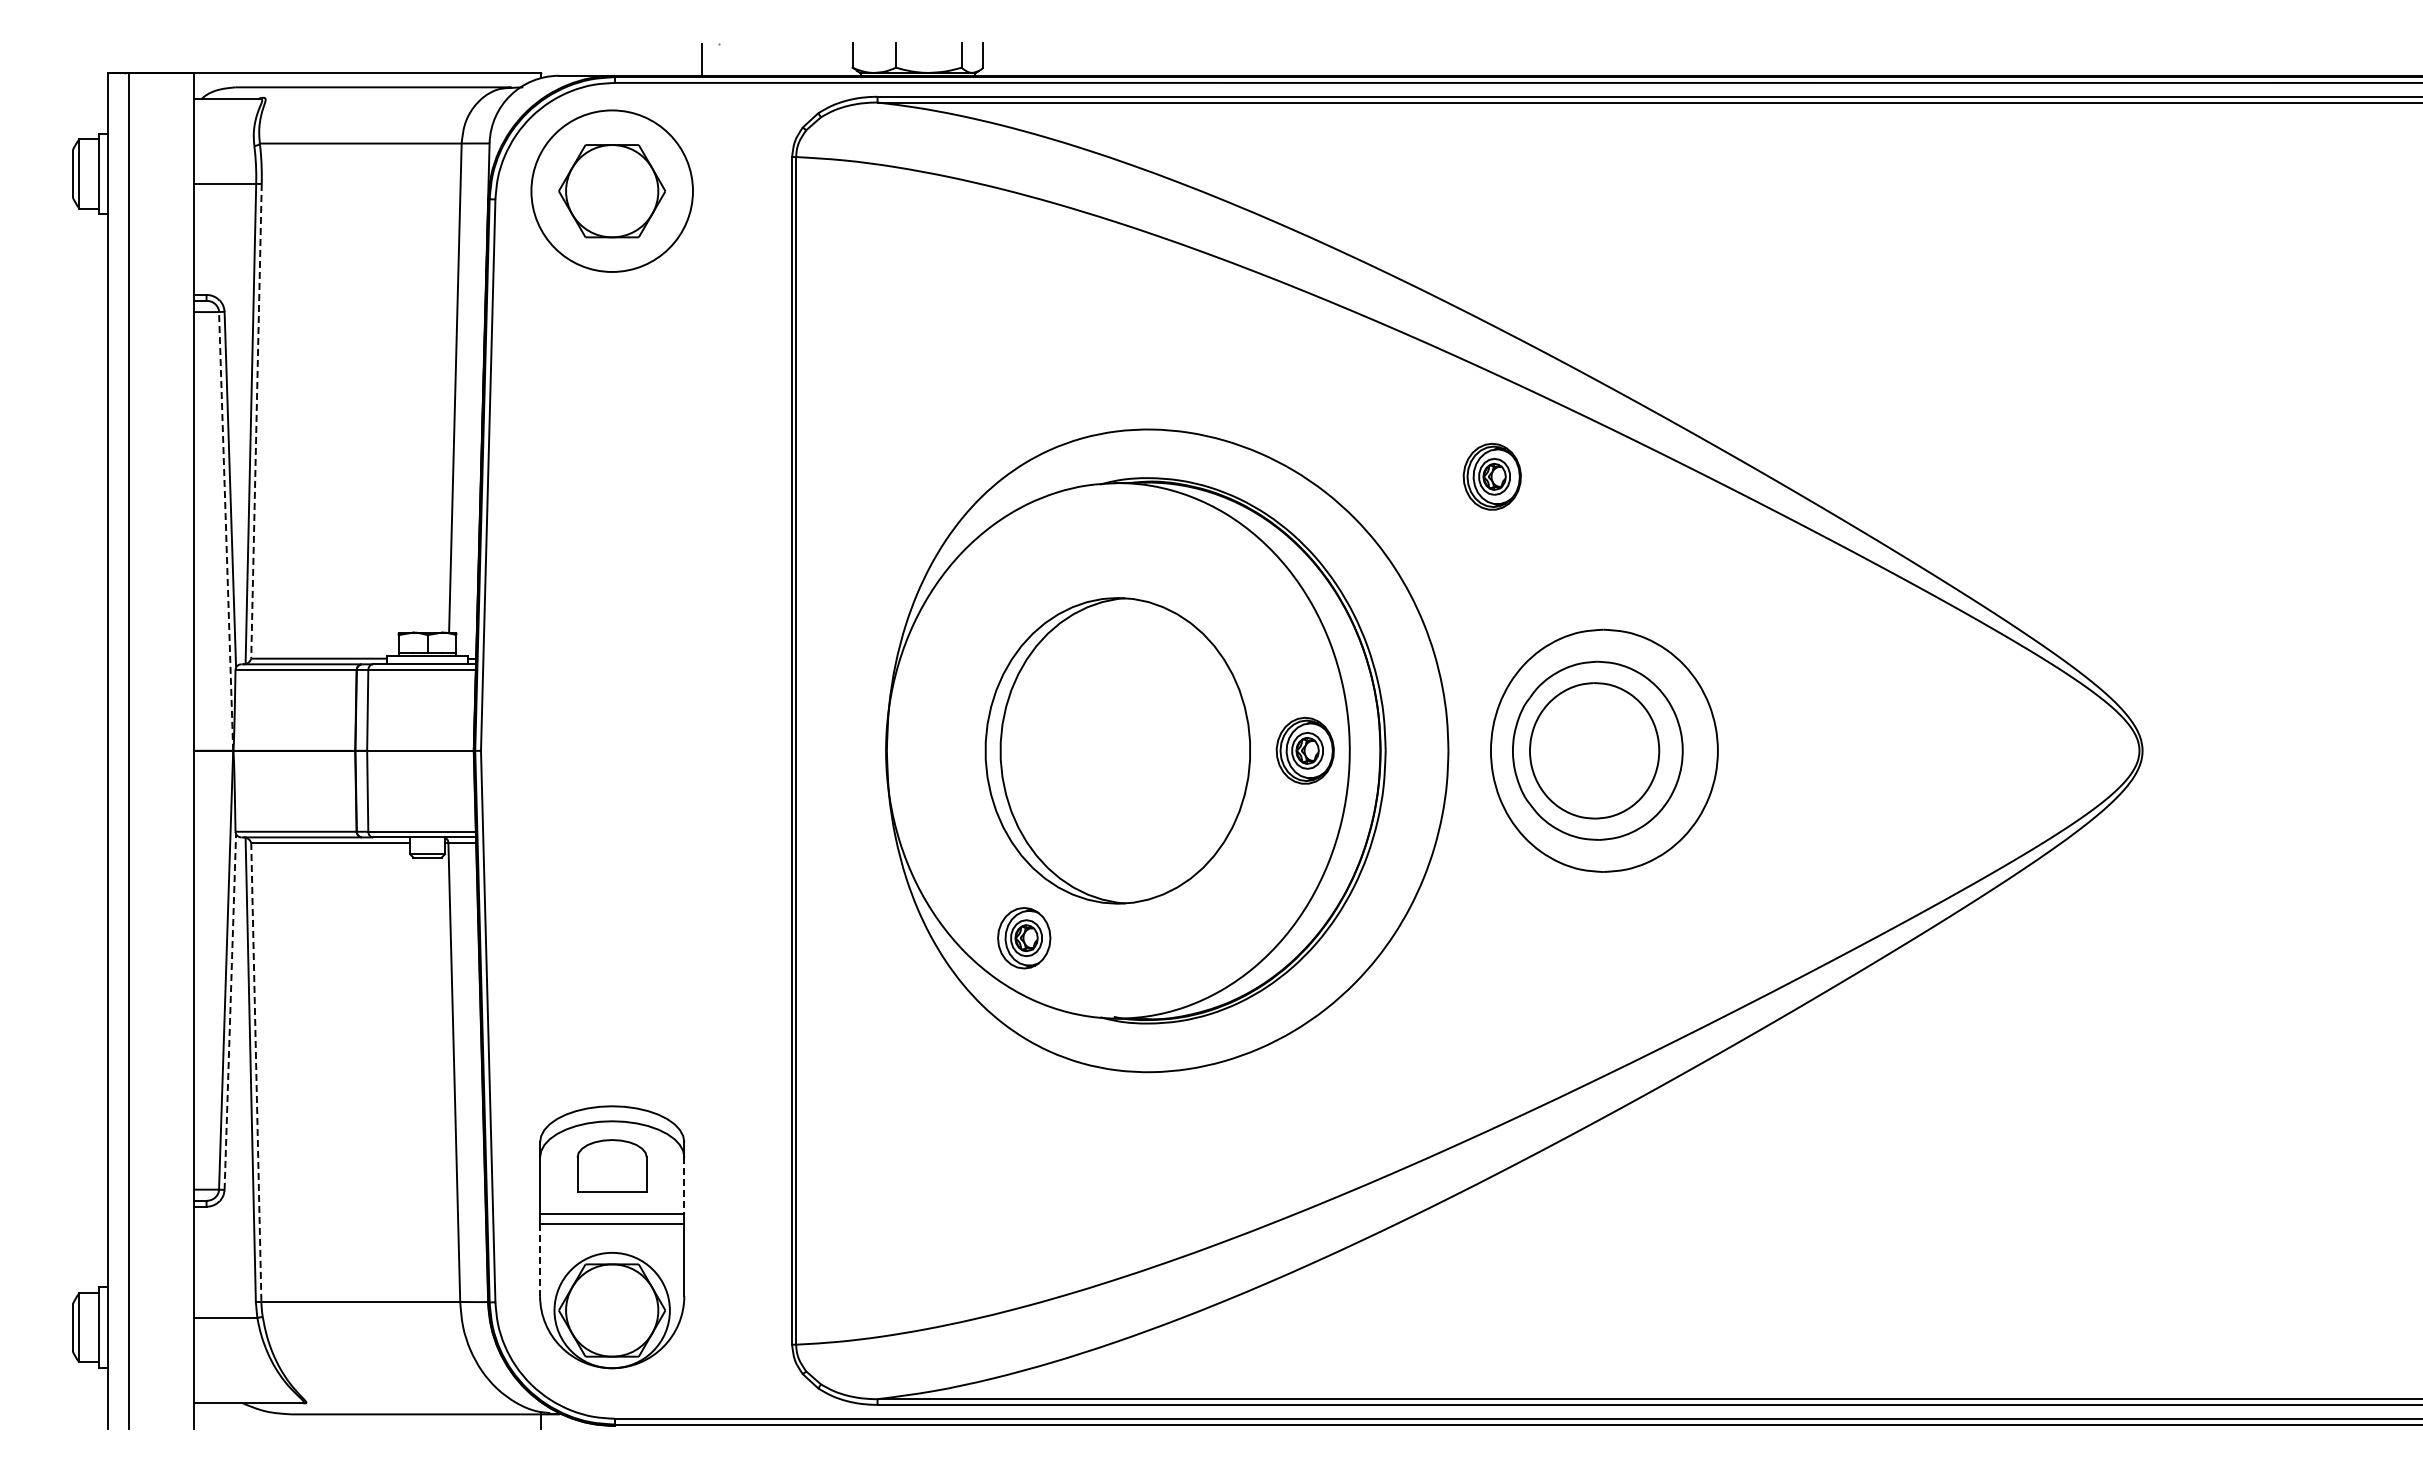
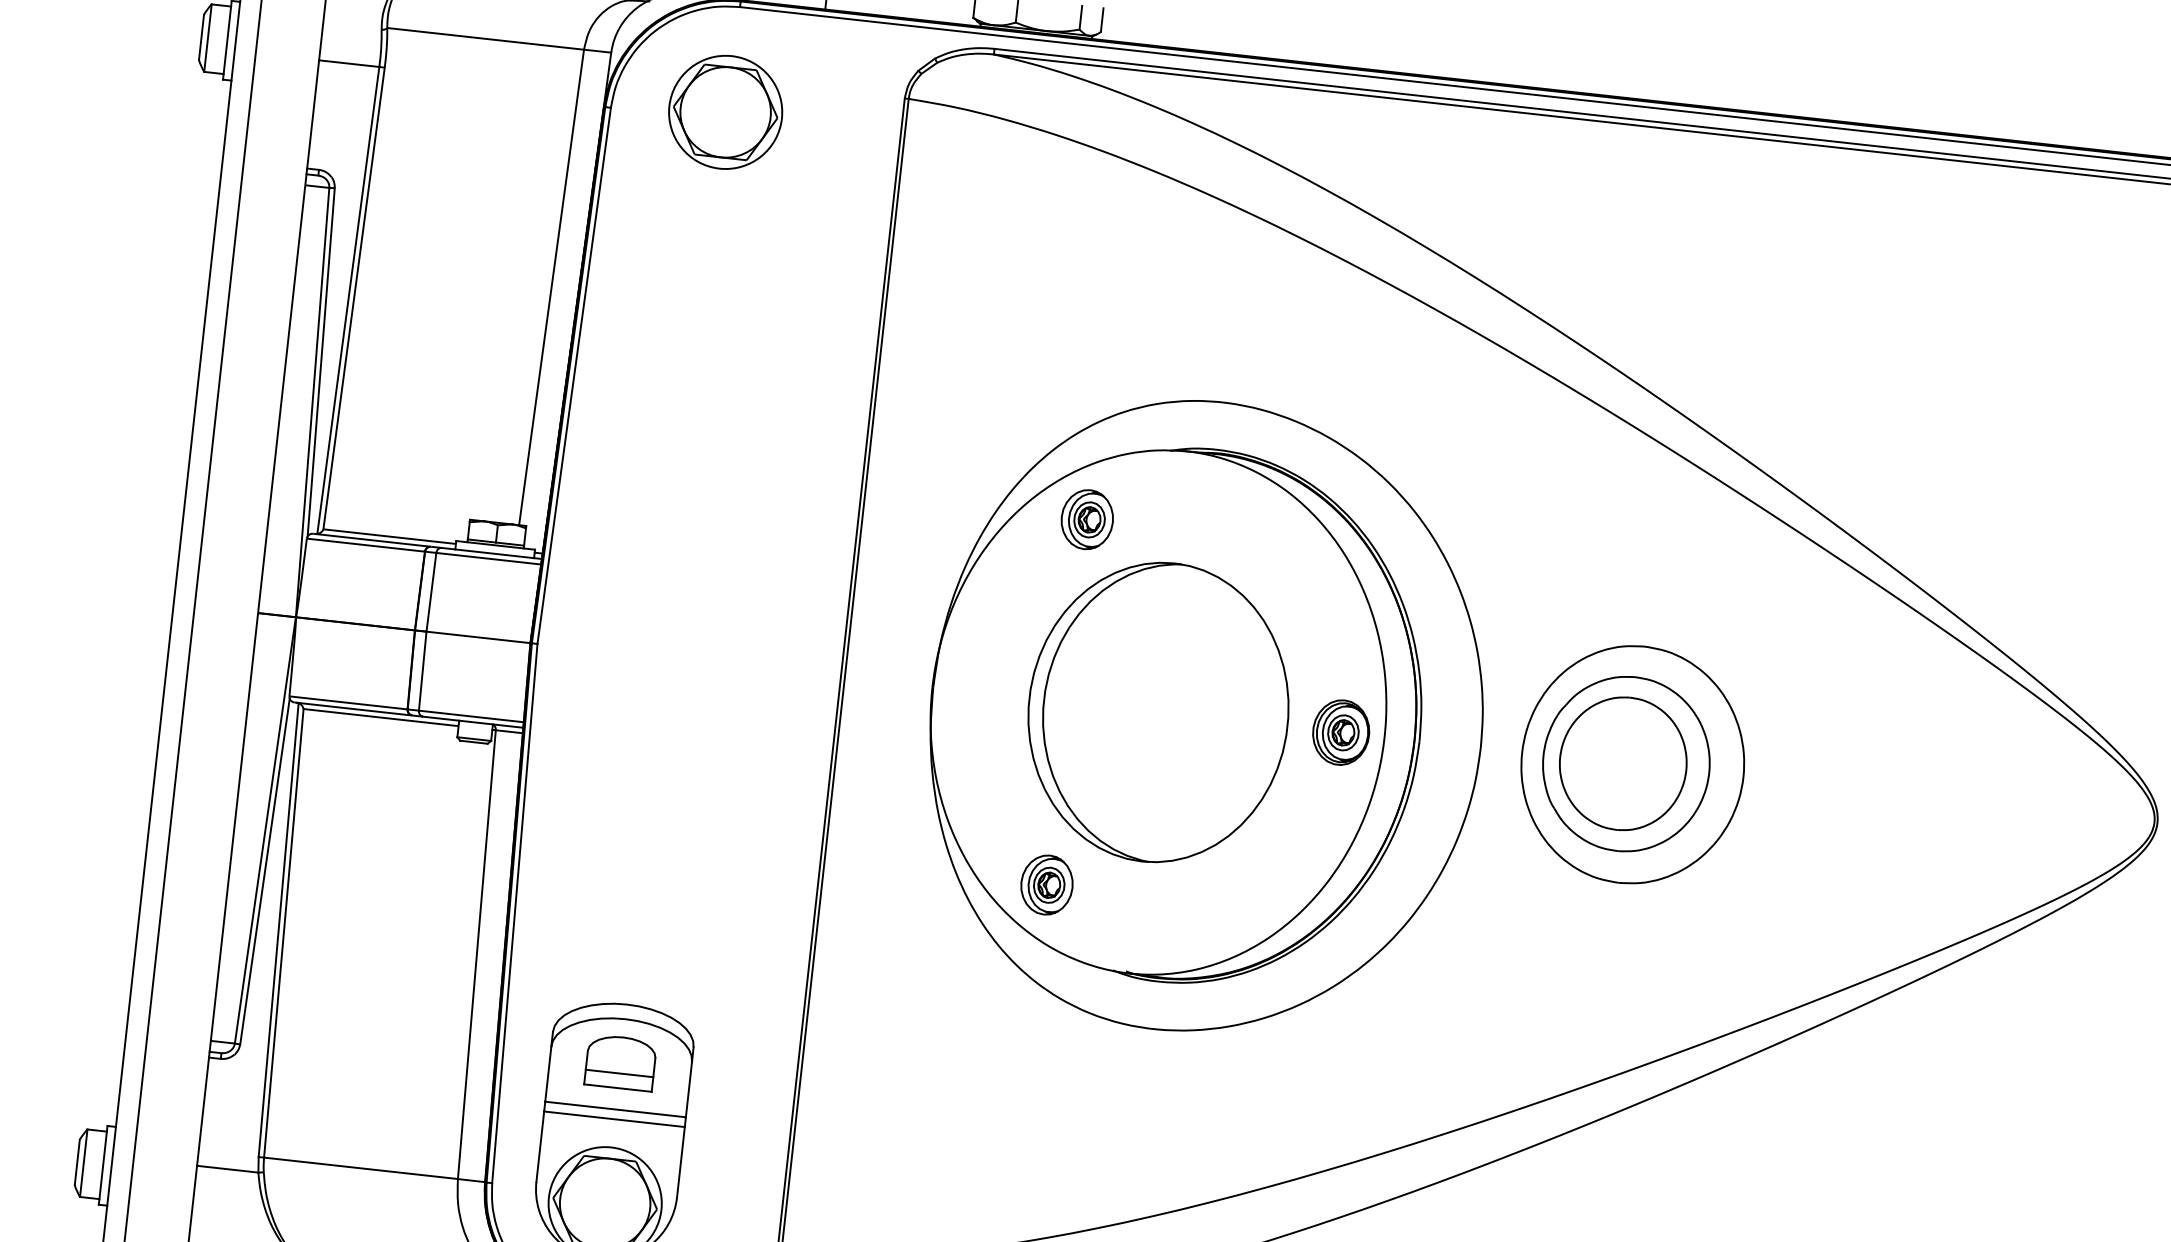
circle: (611, 190) -> (725, 111), size x0.71
line: (256, 421) -> (354, 298), dashed -> solid
part: (1491, 476) -> (1552, 485), removed
line: (226, 531) -> (312, 402), dashed -> solid
part: (1024, 563) -> (1087, 519), added
line: (230, 1012) -> (265, 872), dashed -> solid
line: (256, 1072) -> (283, 933), dashed -> solid
line: (611, 1176) -> (618, 1072), added
line: (684, 1186) -> (689, 1090), dashed -> solid
line: (540, 1260) -> (540, 1147), dashed -> solid

